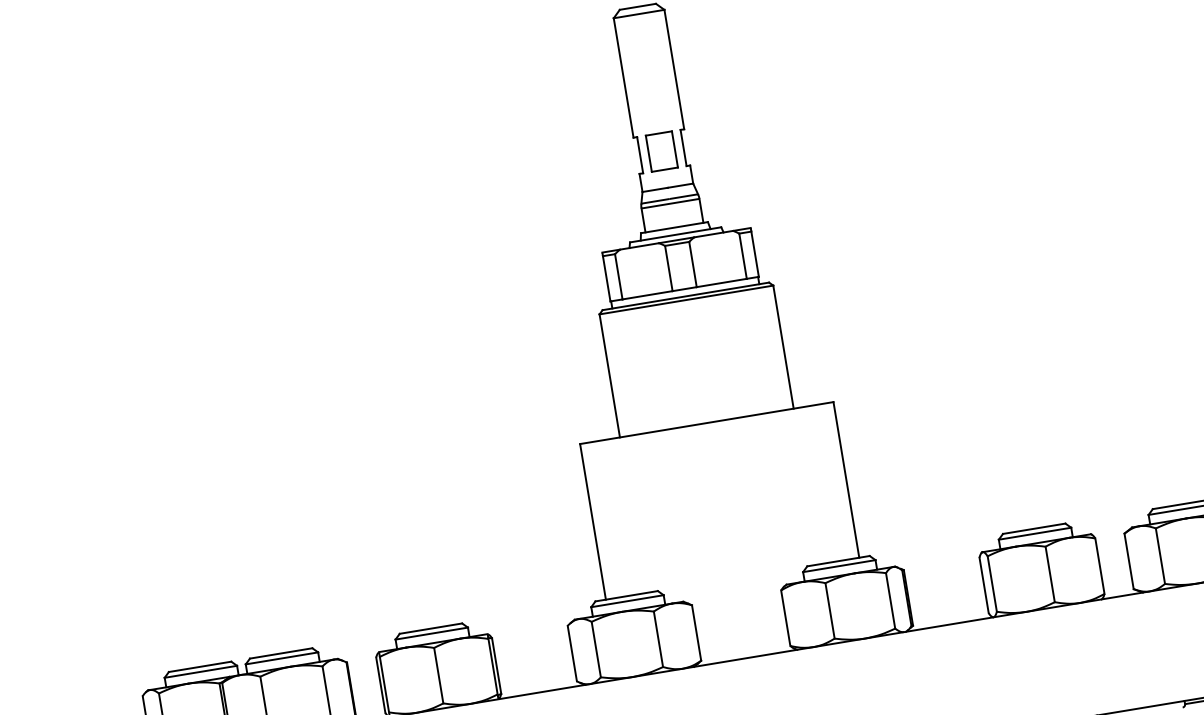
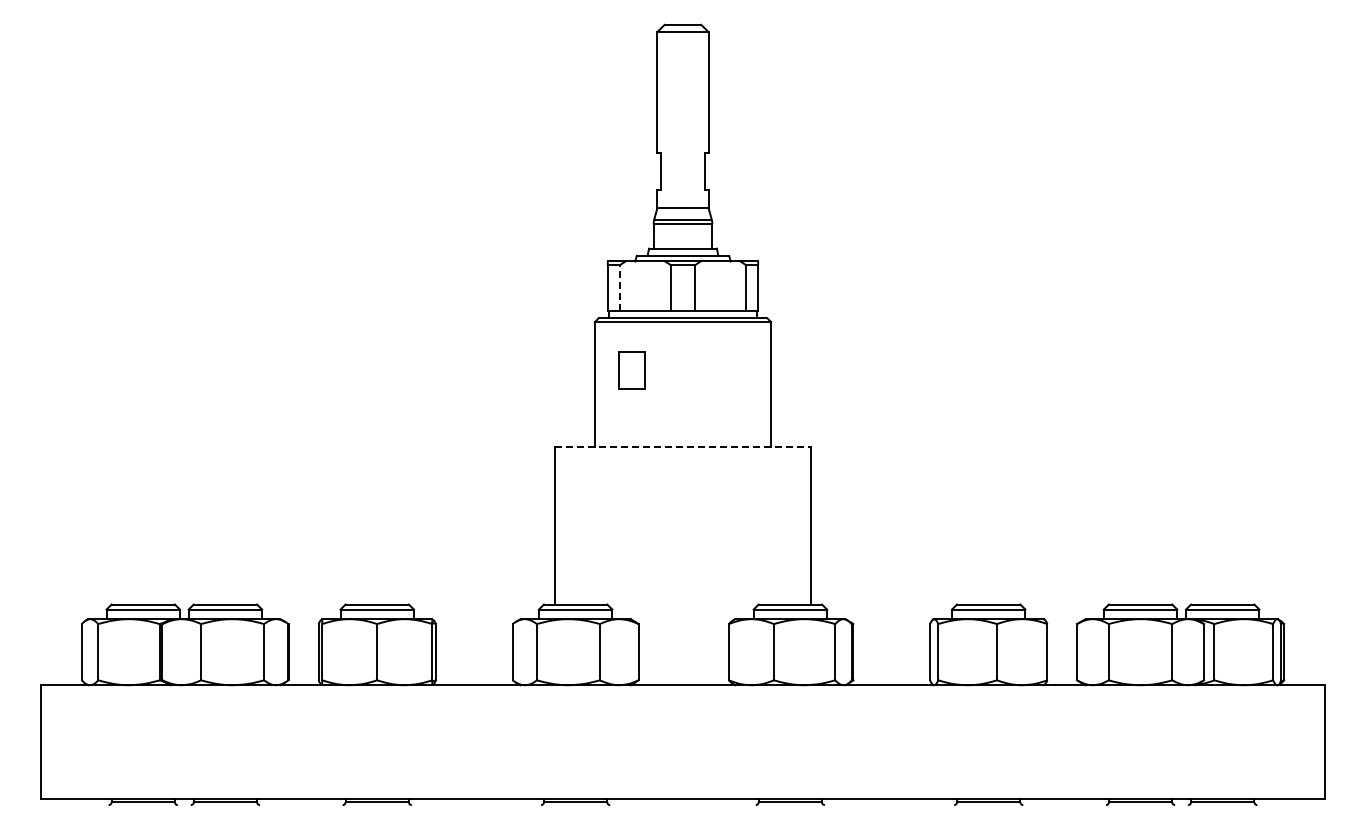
part: (661, 151) -> (631, 370), moved
line: (619, 277) -> (620, 288), solid -> dashed
line: (707, 422) -> (683, 446), solid -> dashed

